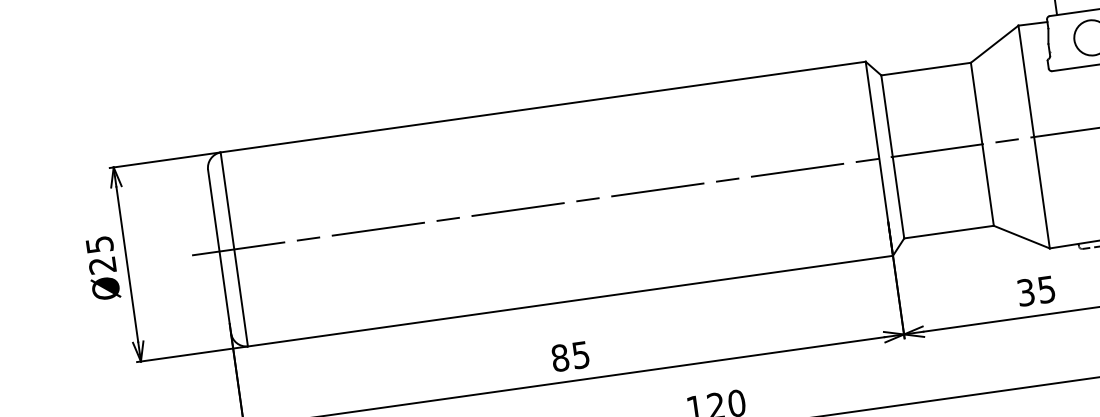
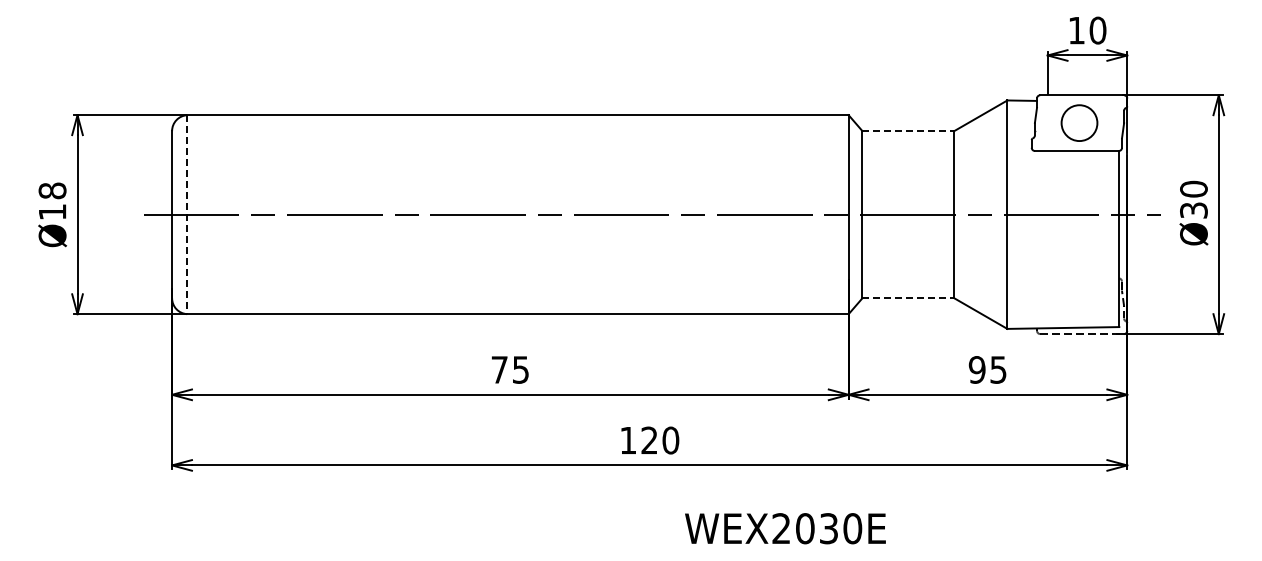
line: (926, 69) -> (908, 131), solid -> dashed
line: (949, 232) -> (908, 298), solid -> dashed
line: (234, 250) -> (187, 215), solid -> dashed
text: (101, 255) -> (52, 201), Ø25 -> Ø18
text: (1025, 292) -> (976, 369), 35 -> 95
text: (560, 357) -> (499, 369), 85 -> 75

